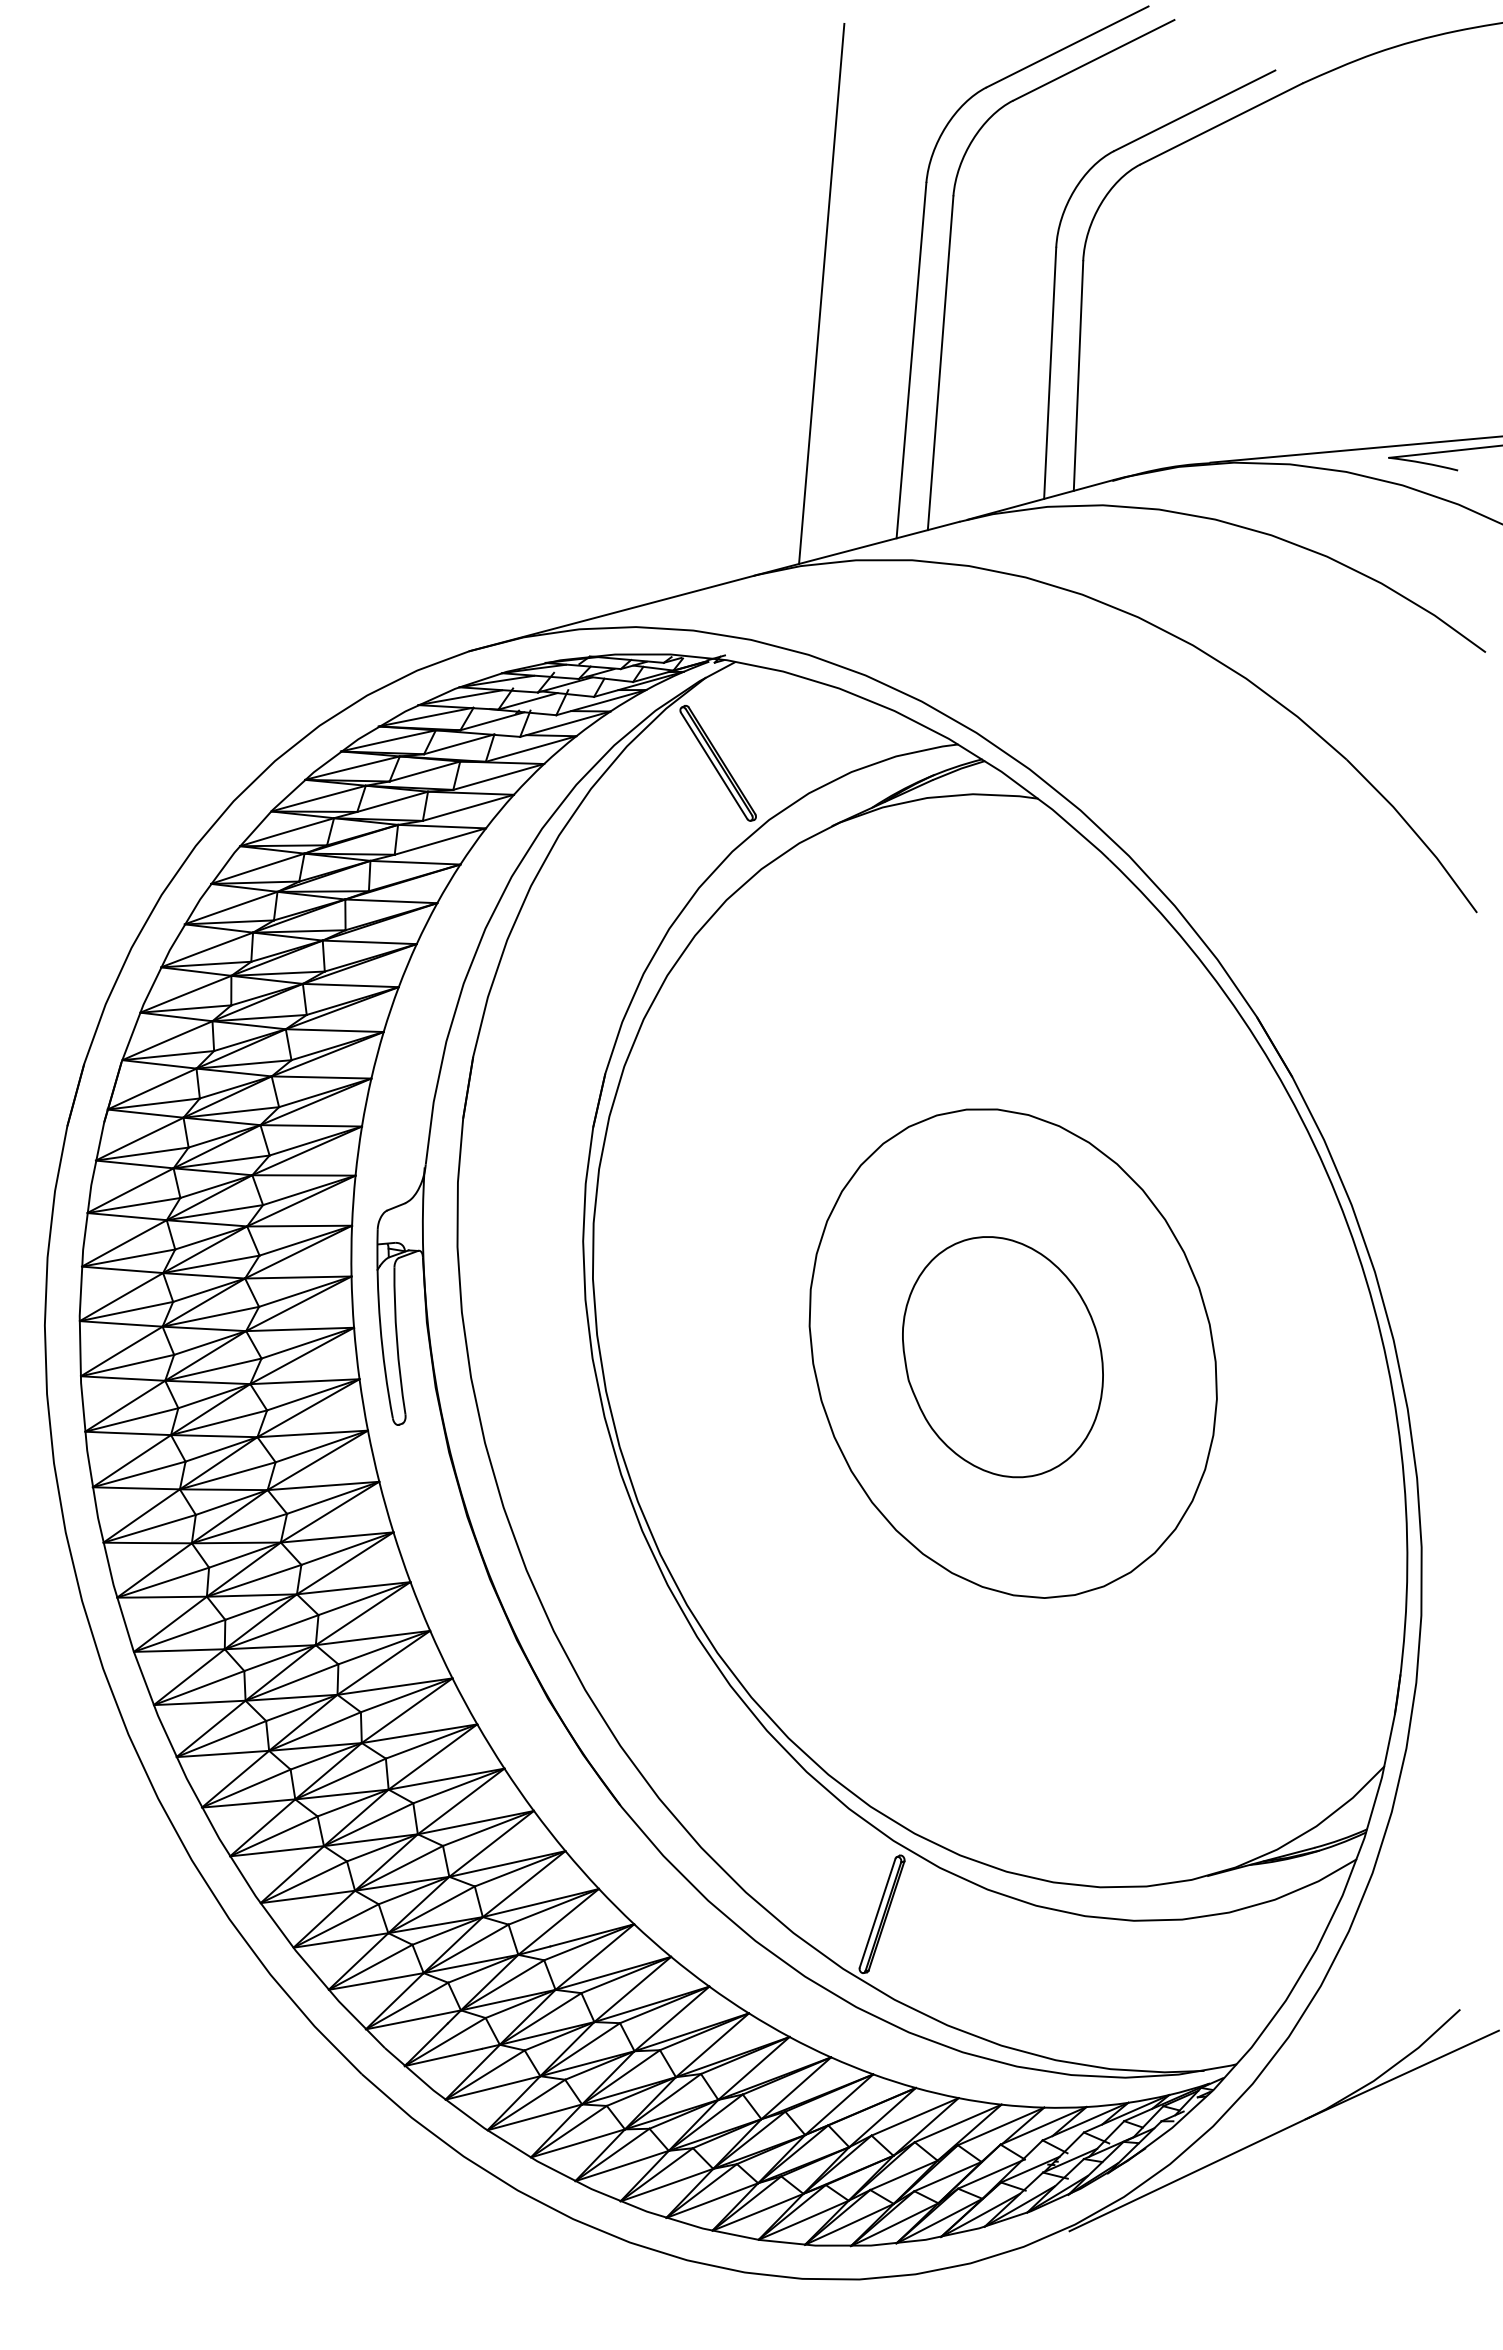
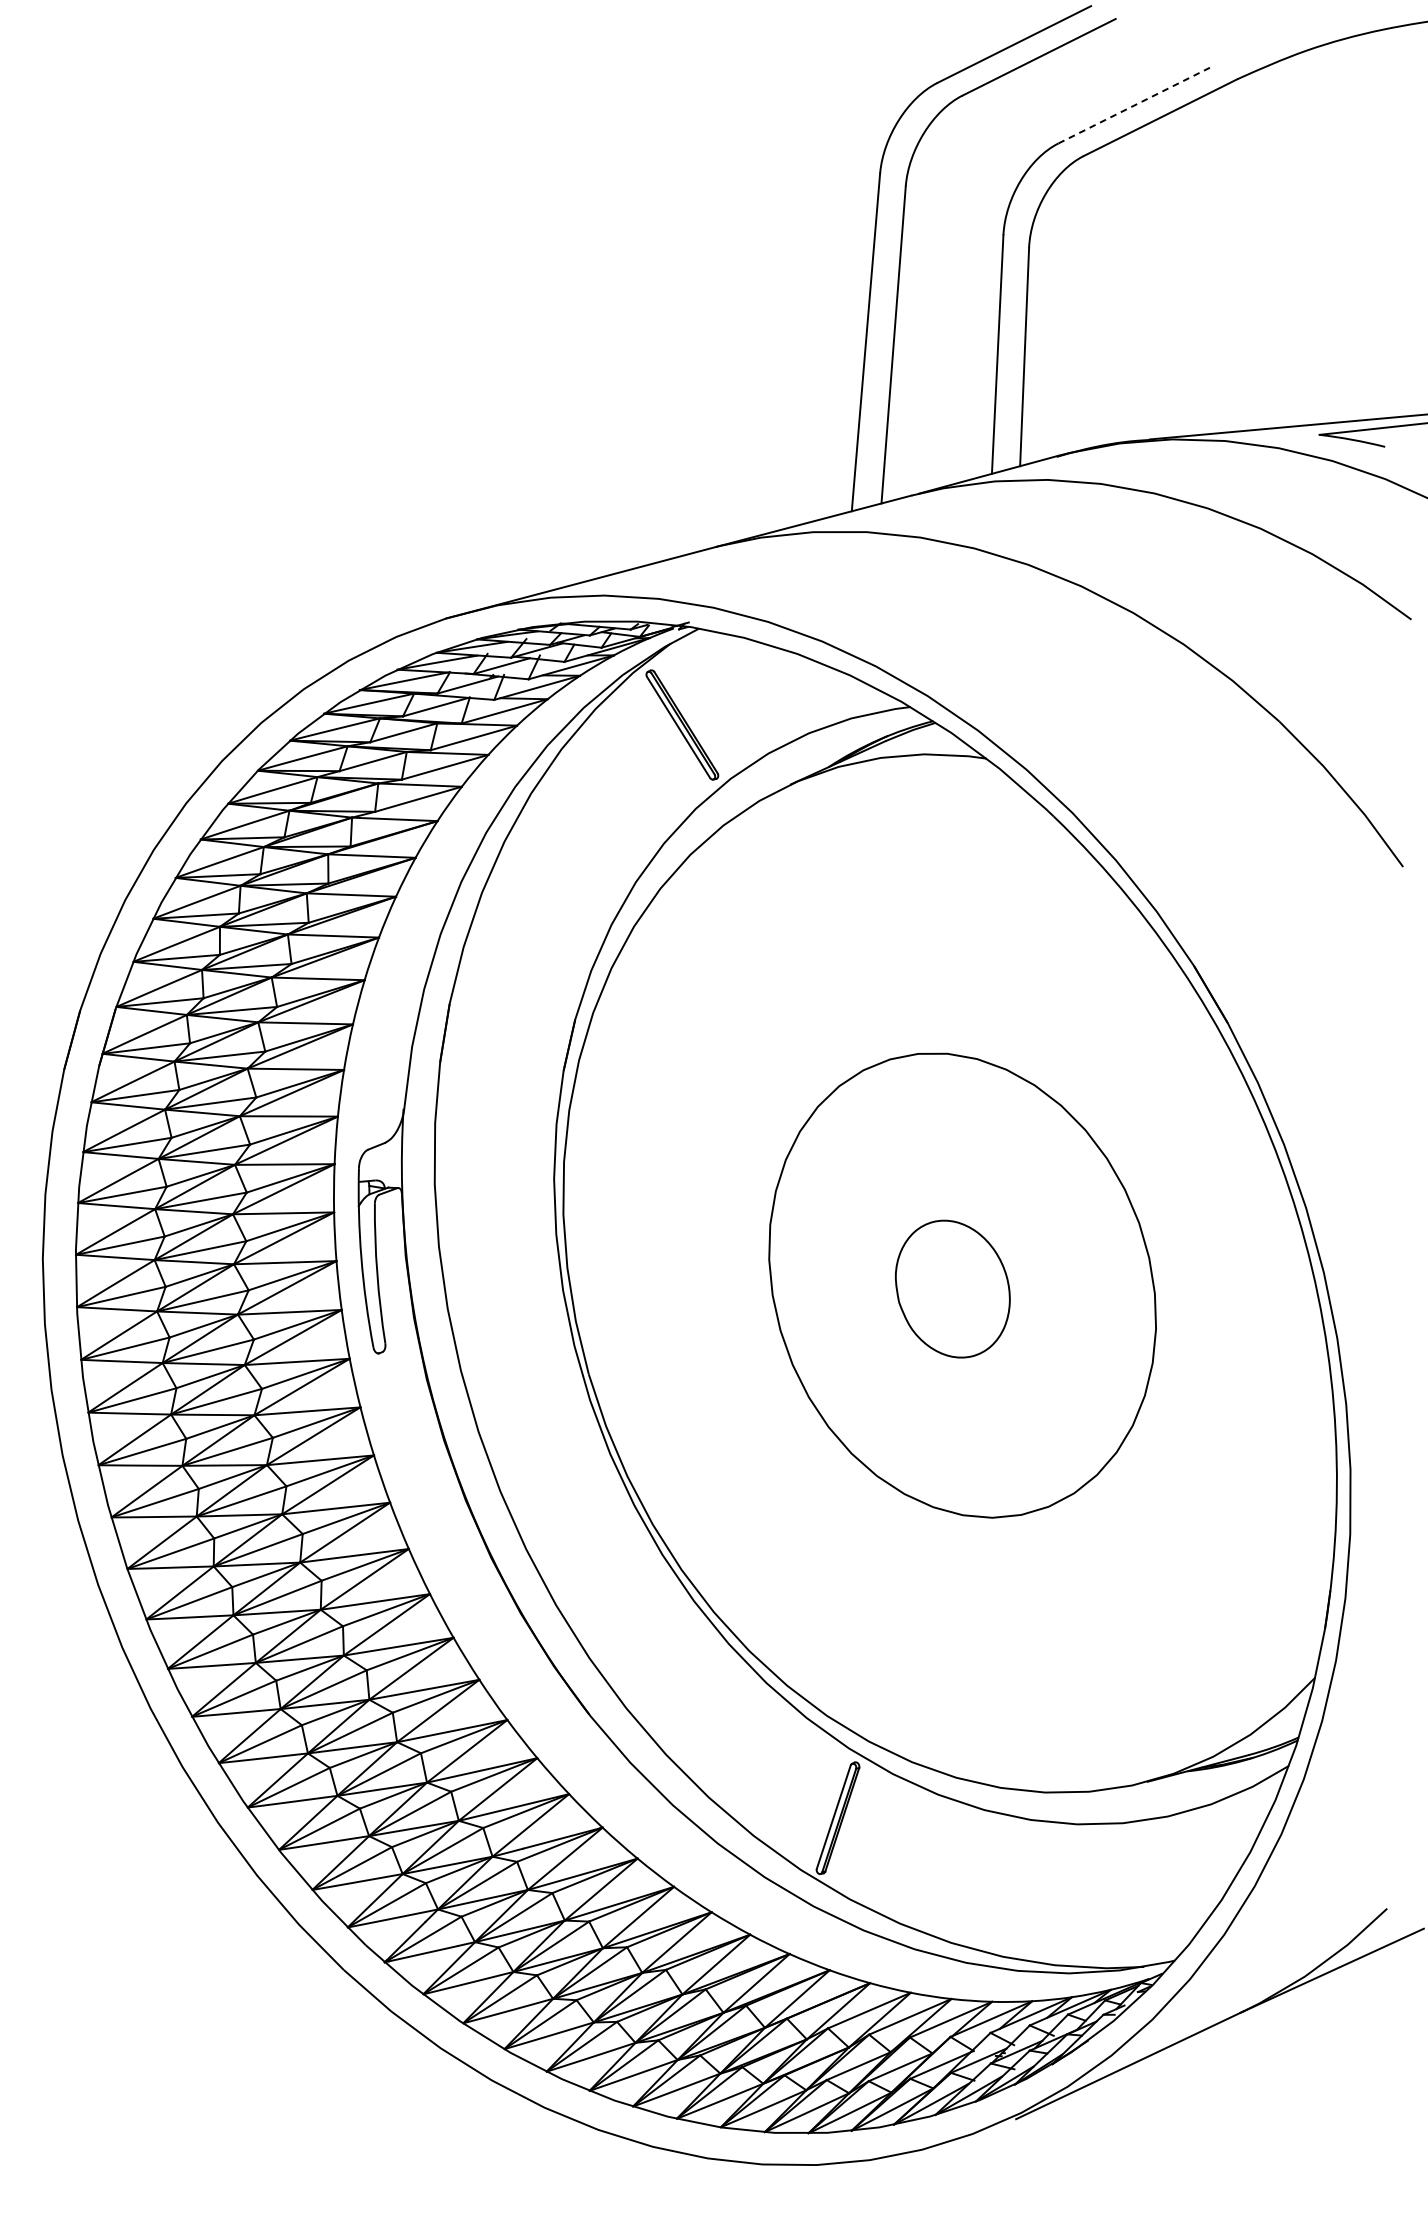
line: (1195, 110) -> (1135, 104), solid -> dashed
line: (821, 293) -> (780, 278), removed
part: (1002, 1357) -> (952, 1289), size x0.6

